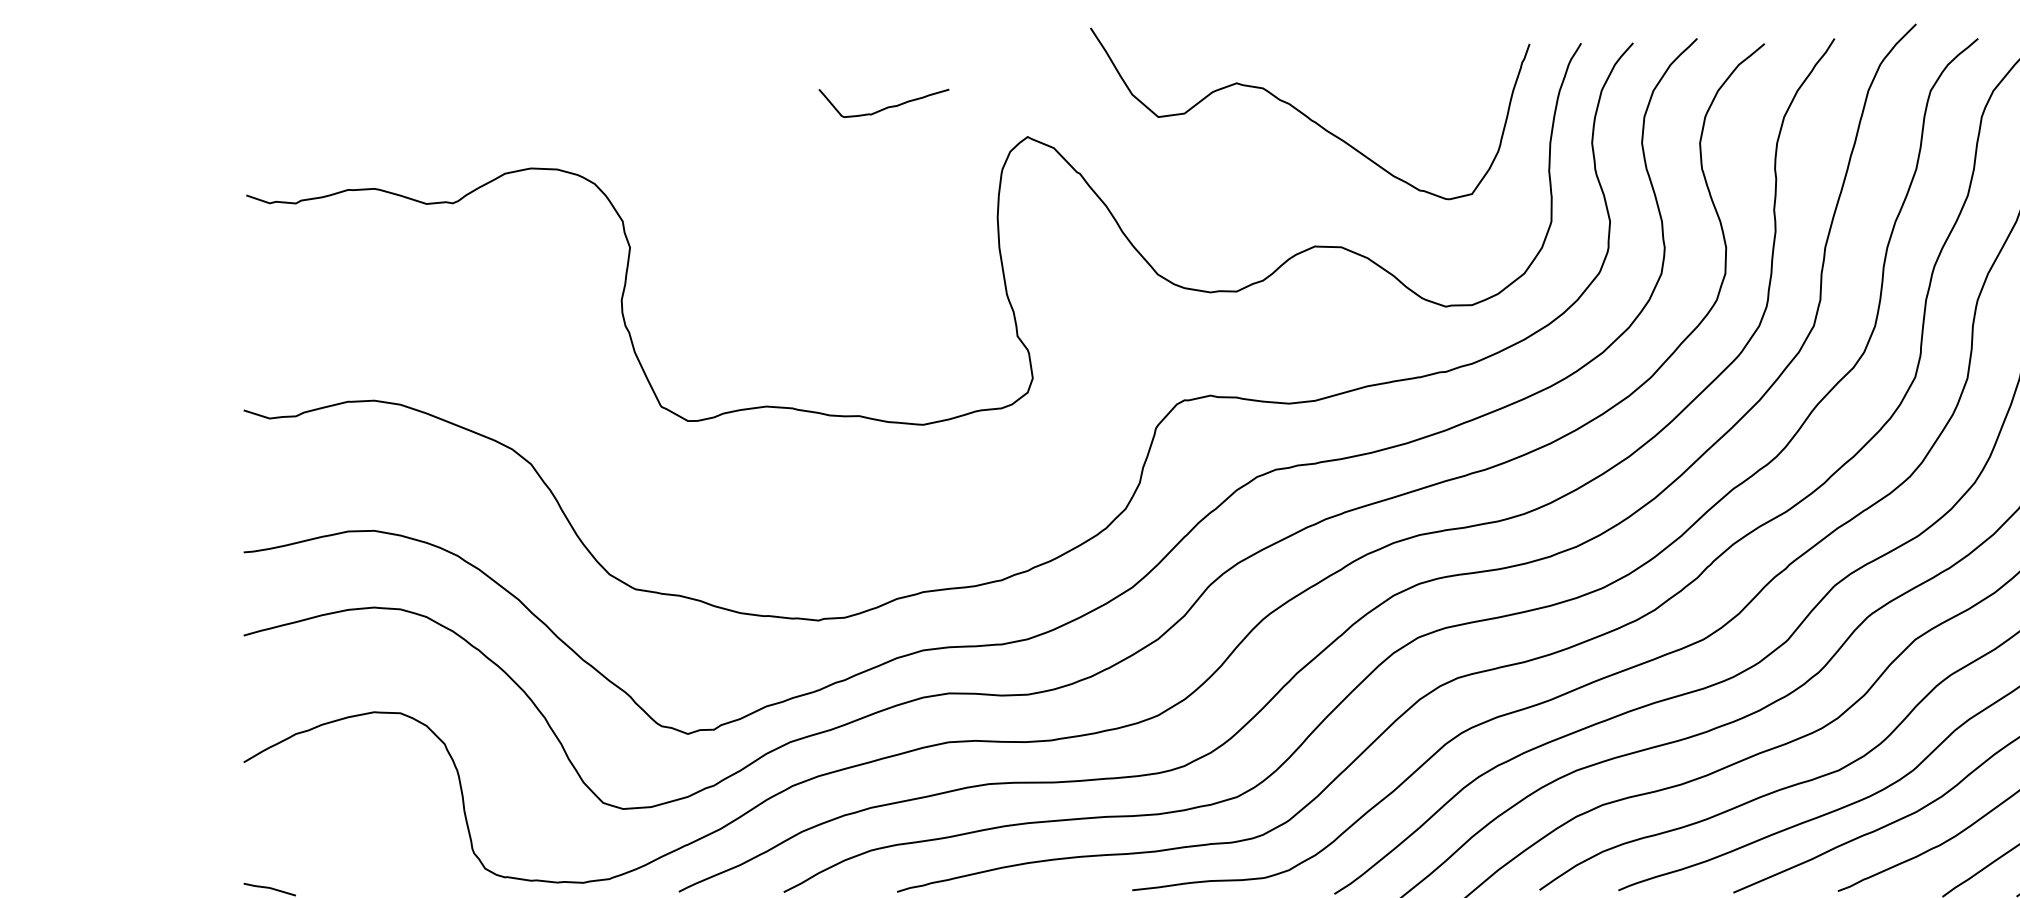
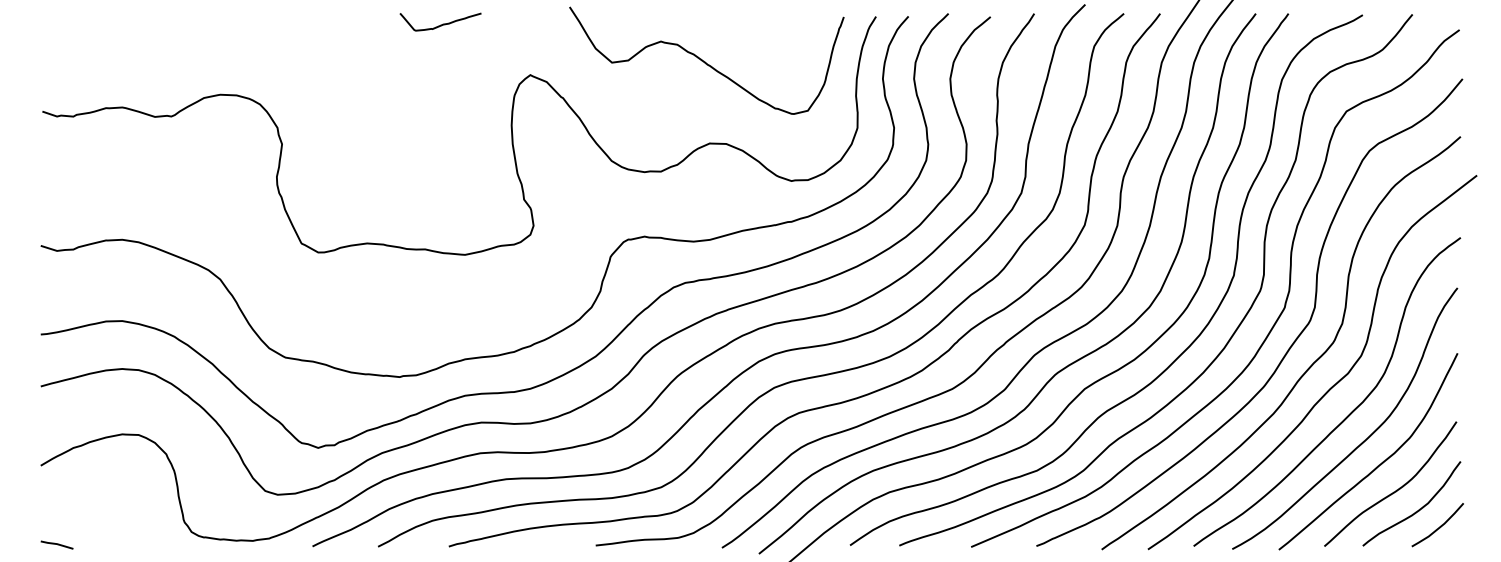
curve: (883, 107) -> (440, 24), moved

